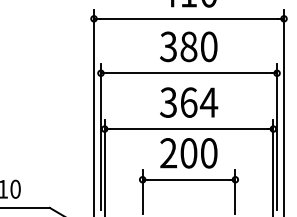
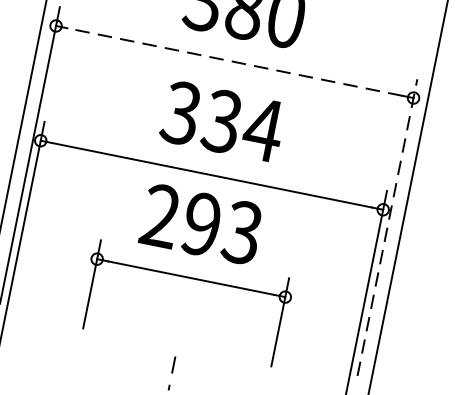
line: (188, 73) -> (233, 62), solid -> dashed
text: (188, 102) -> (221, 121), 364 -> 334
line: (277, 136) -> (388, 226), solid -> dashed
text: (198, 153) -> (221, 228), 200 -> 293

